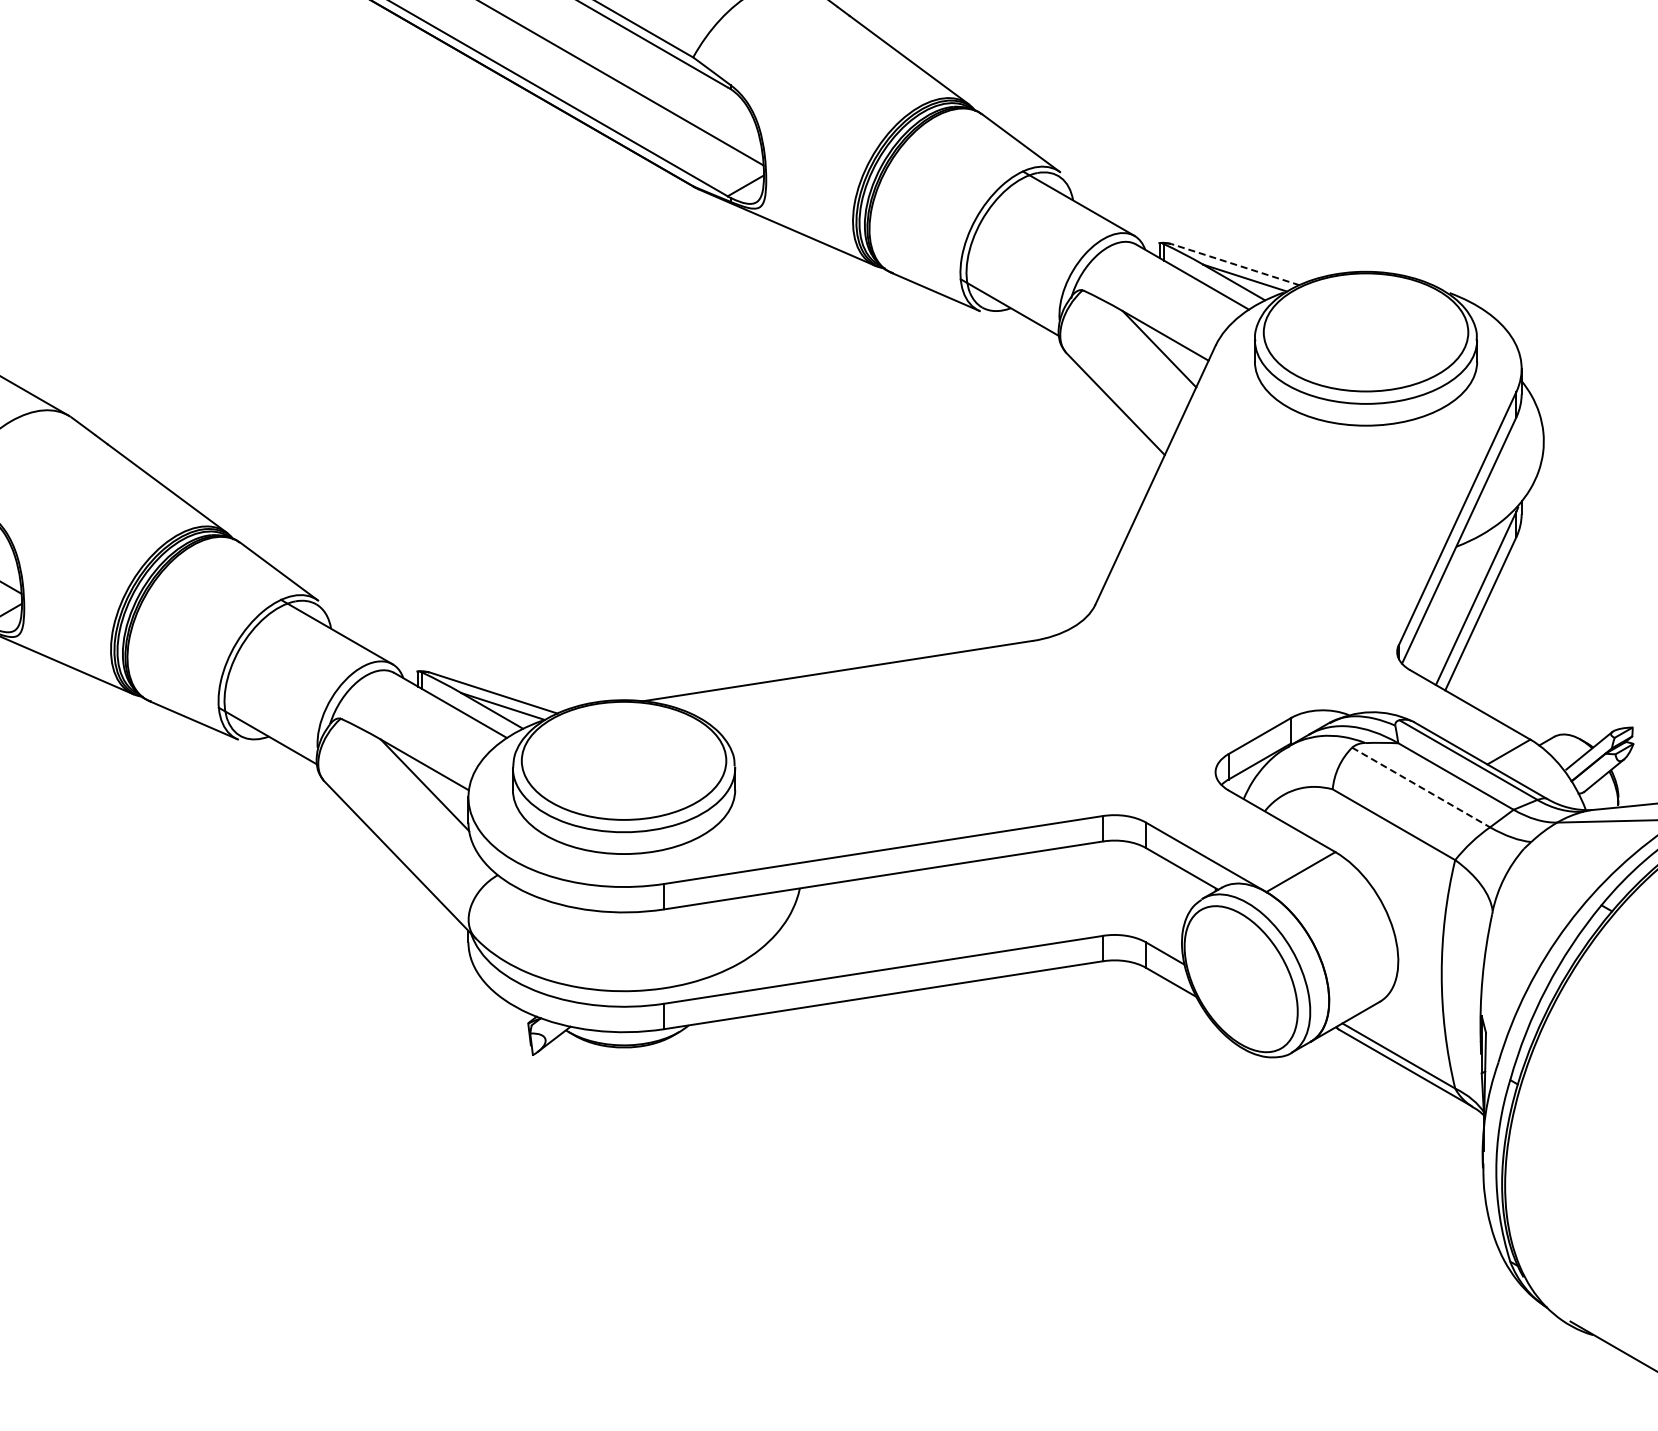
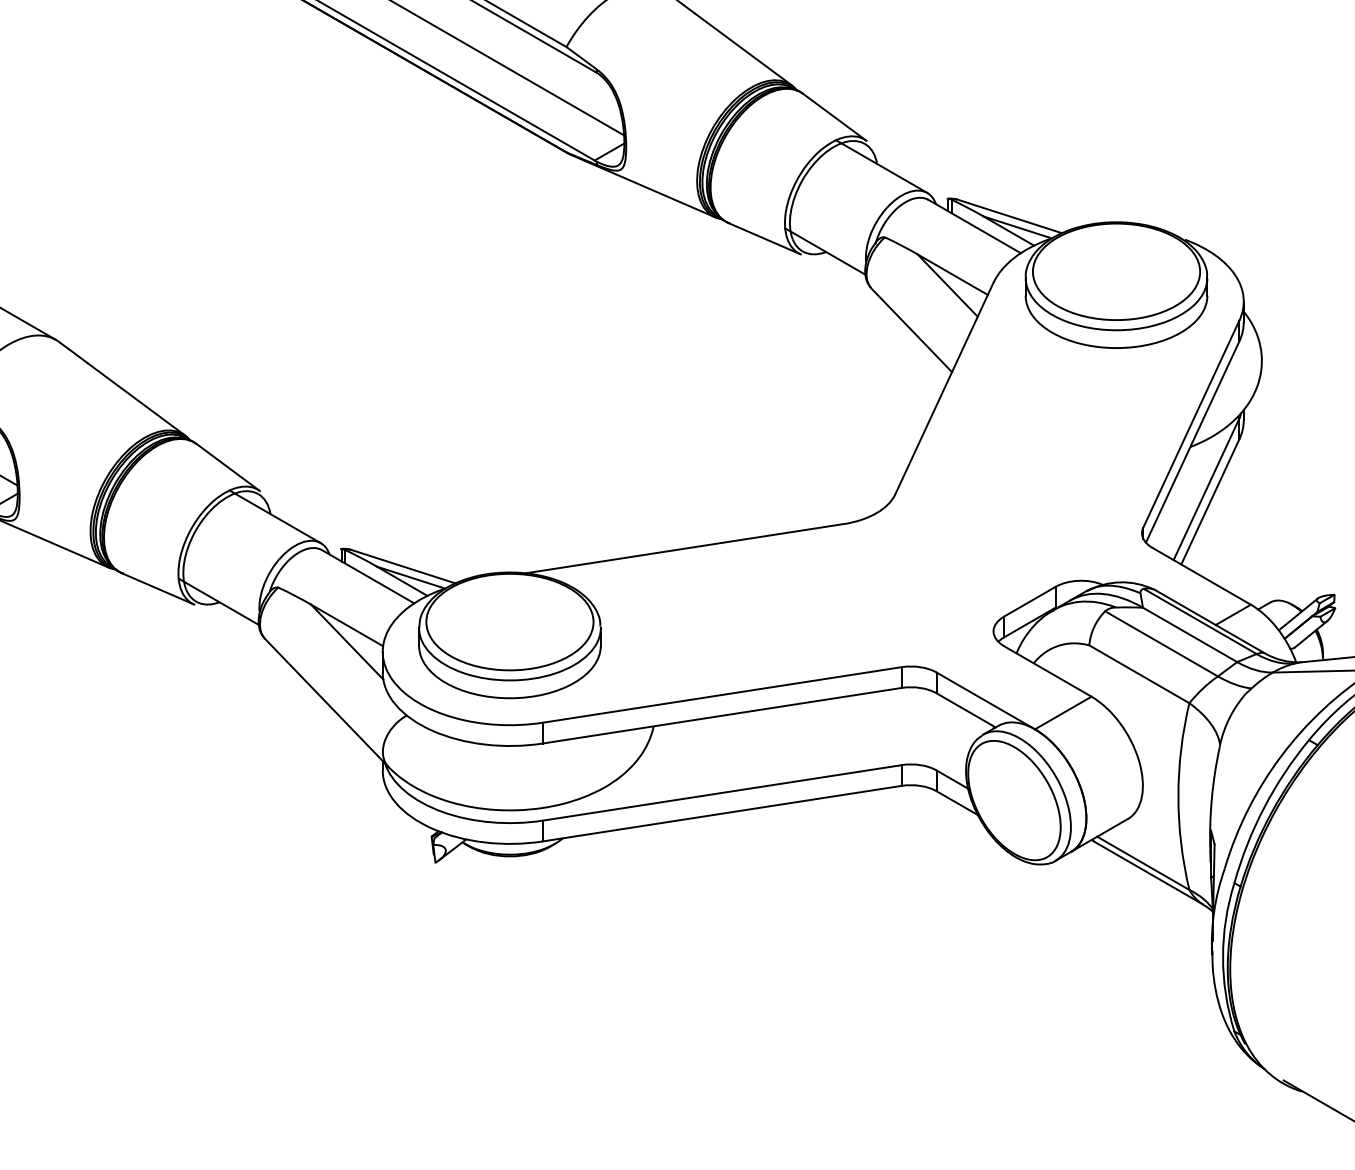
line: (1235, 264) -> (1009, 216), dashed -> solid
line: (1421, 787) -> (1161, 643), dashed -> solid

